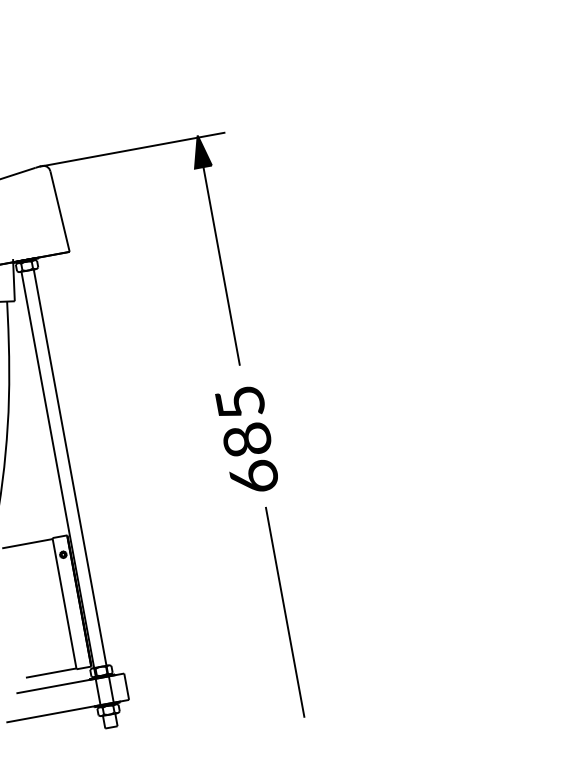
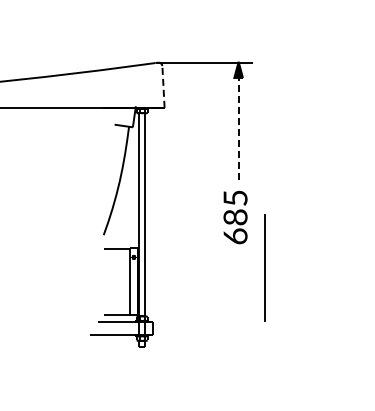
line: (59, 210) -> (163, 86), solid -> dashed
line: (220, 261) -> (238, 126), solid -> dashed
line: (284, 611) -> (264, 267), moved

